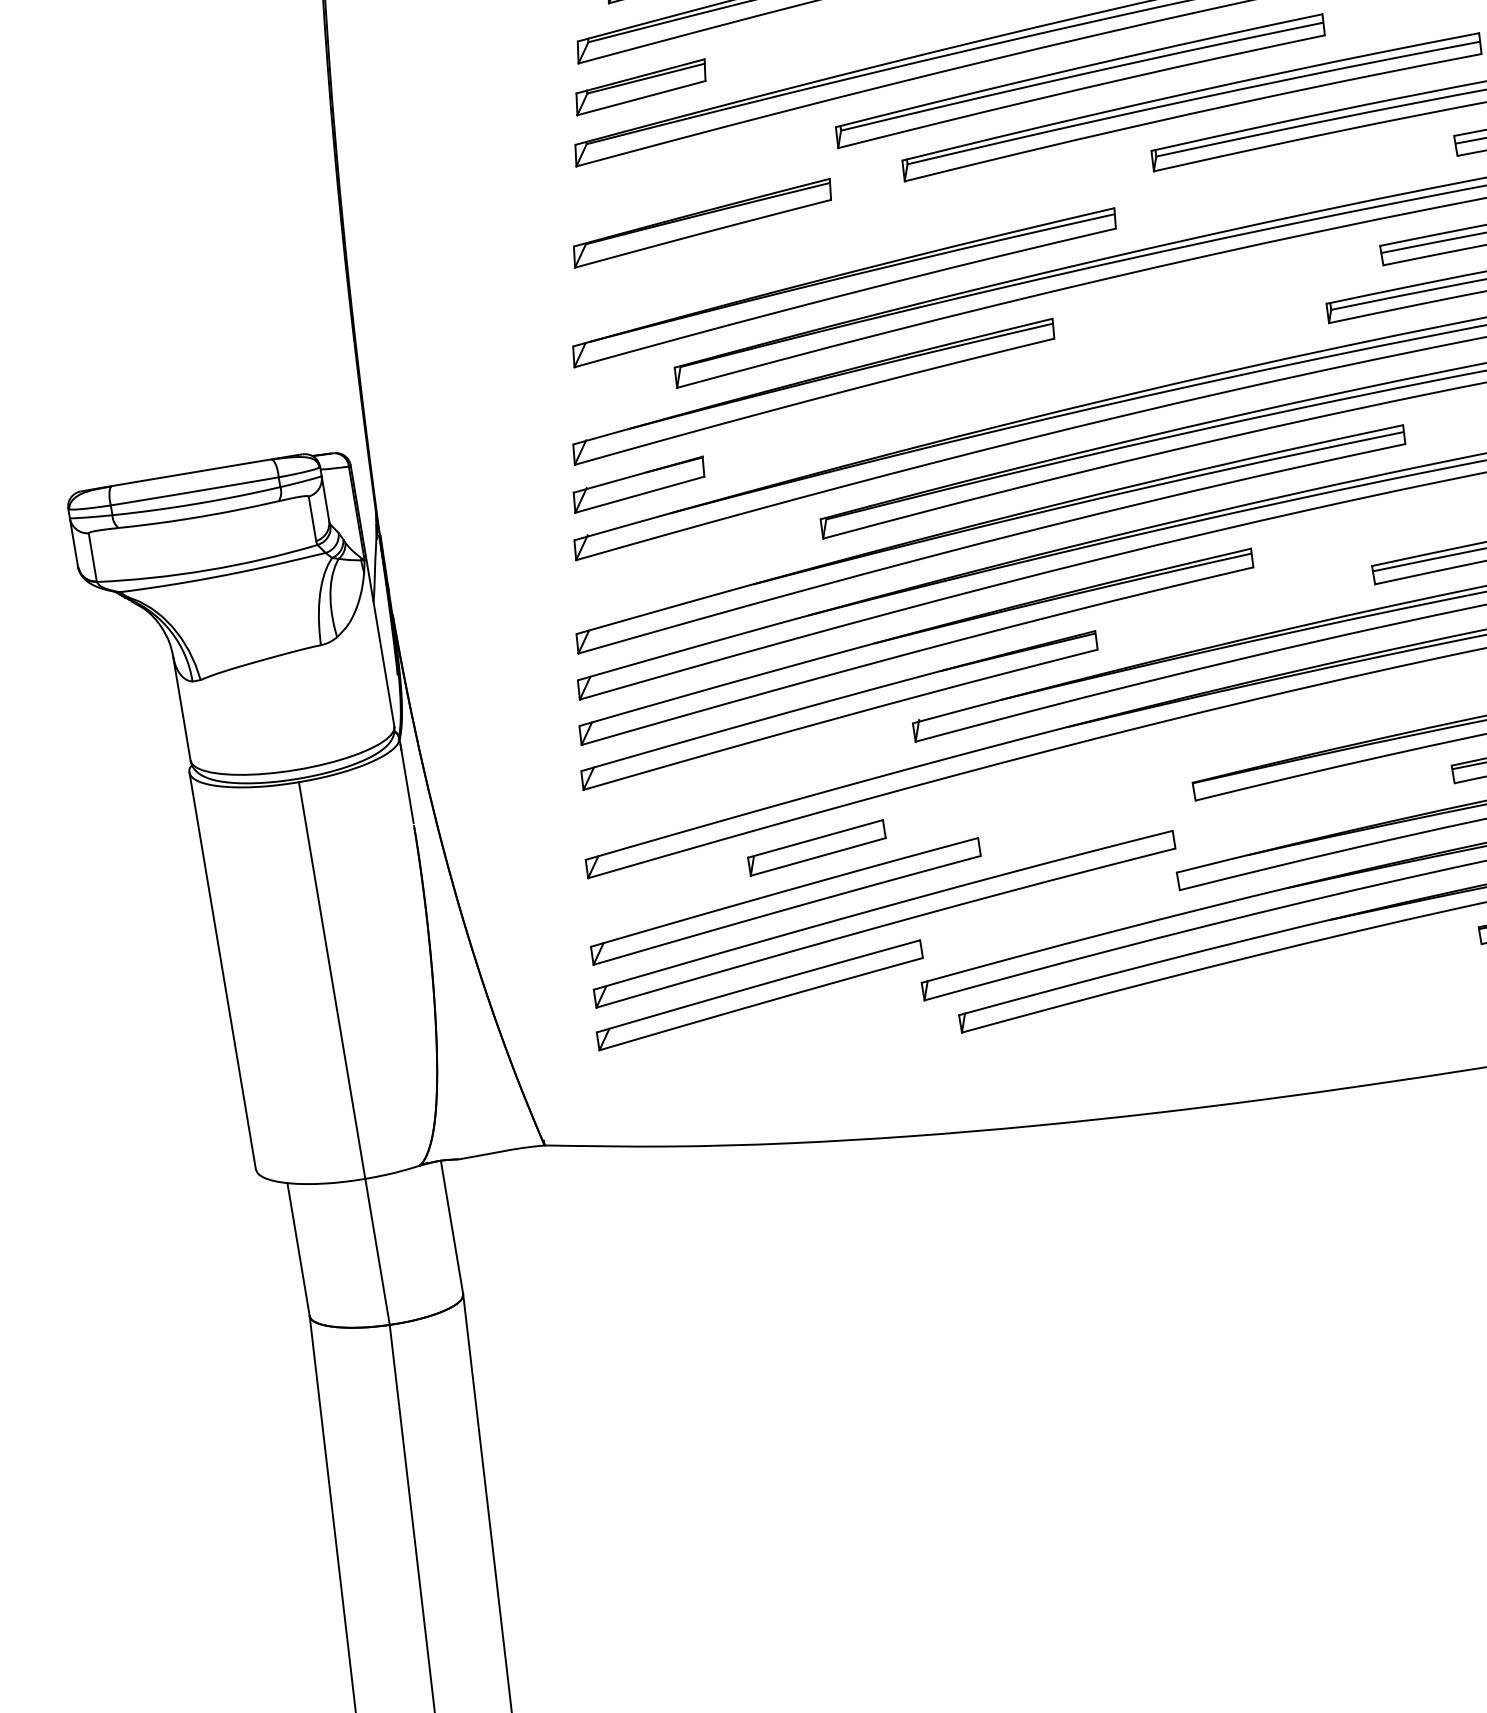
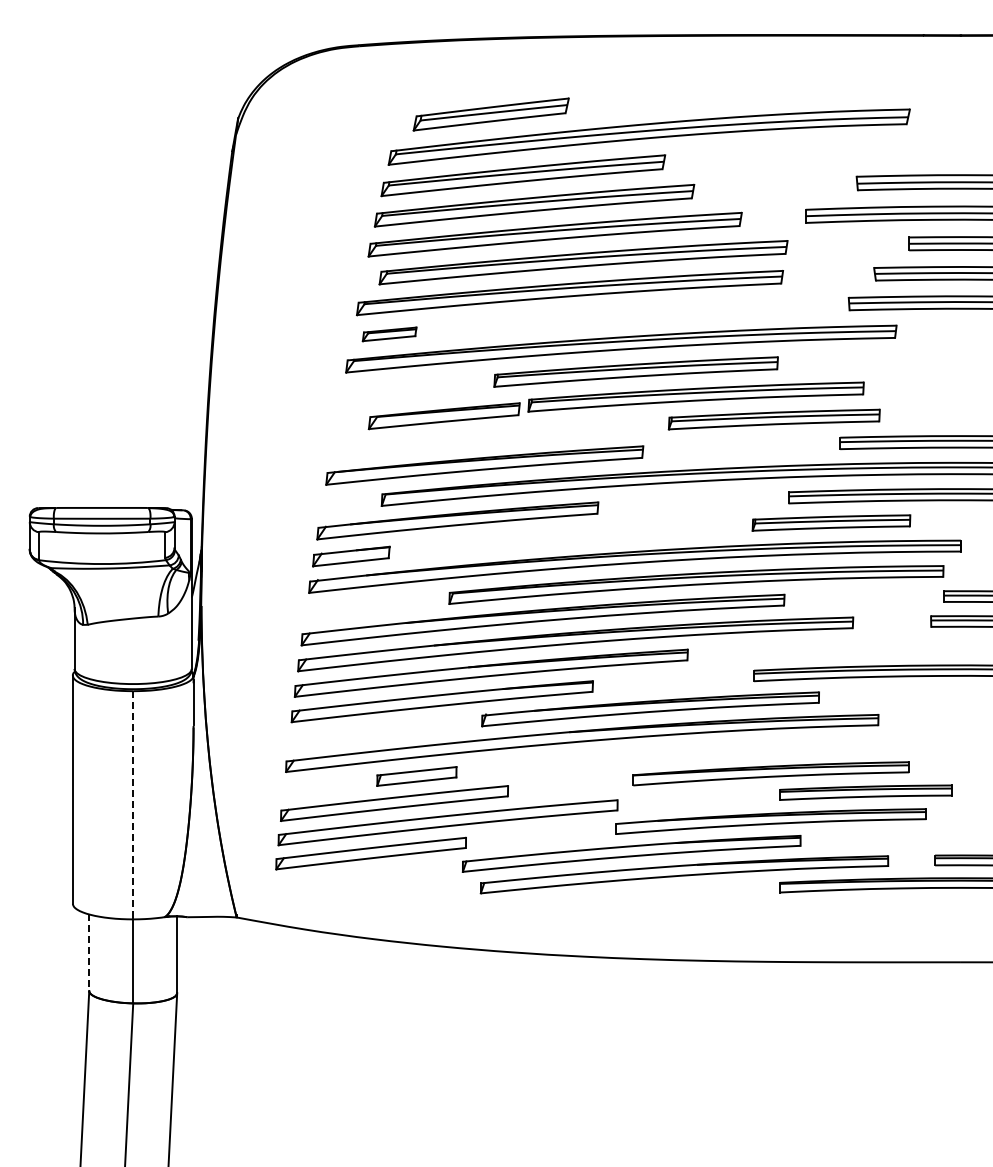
part: (640, 87) -> (389, 334), size x0.7
part: (700, 224) -> (443, 416), moved
line: (332, 980) -> (133, 805), solid -> dashed
line: (299, 1250) -> (89, 953), solid -> dashed

